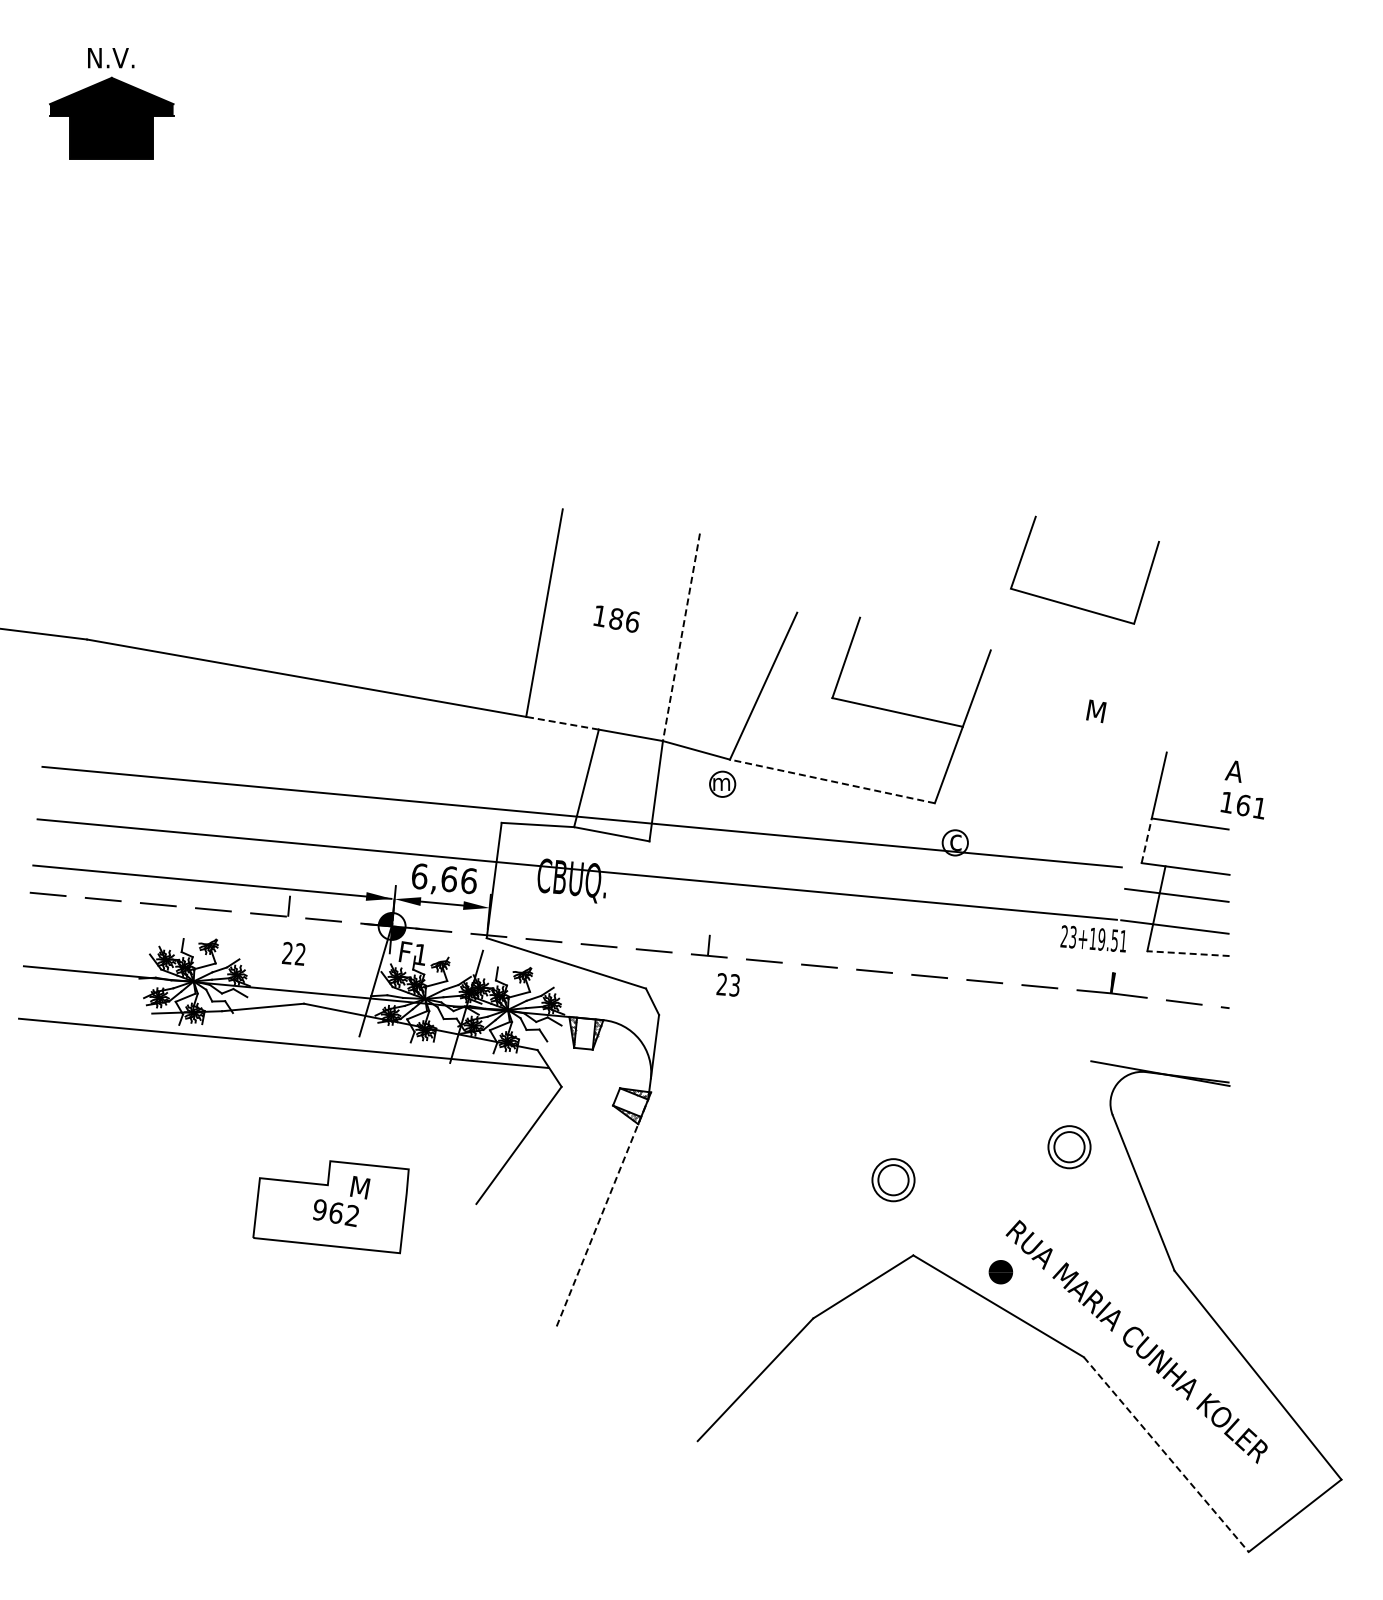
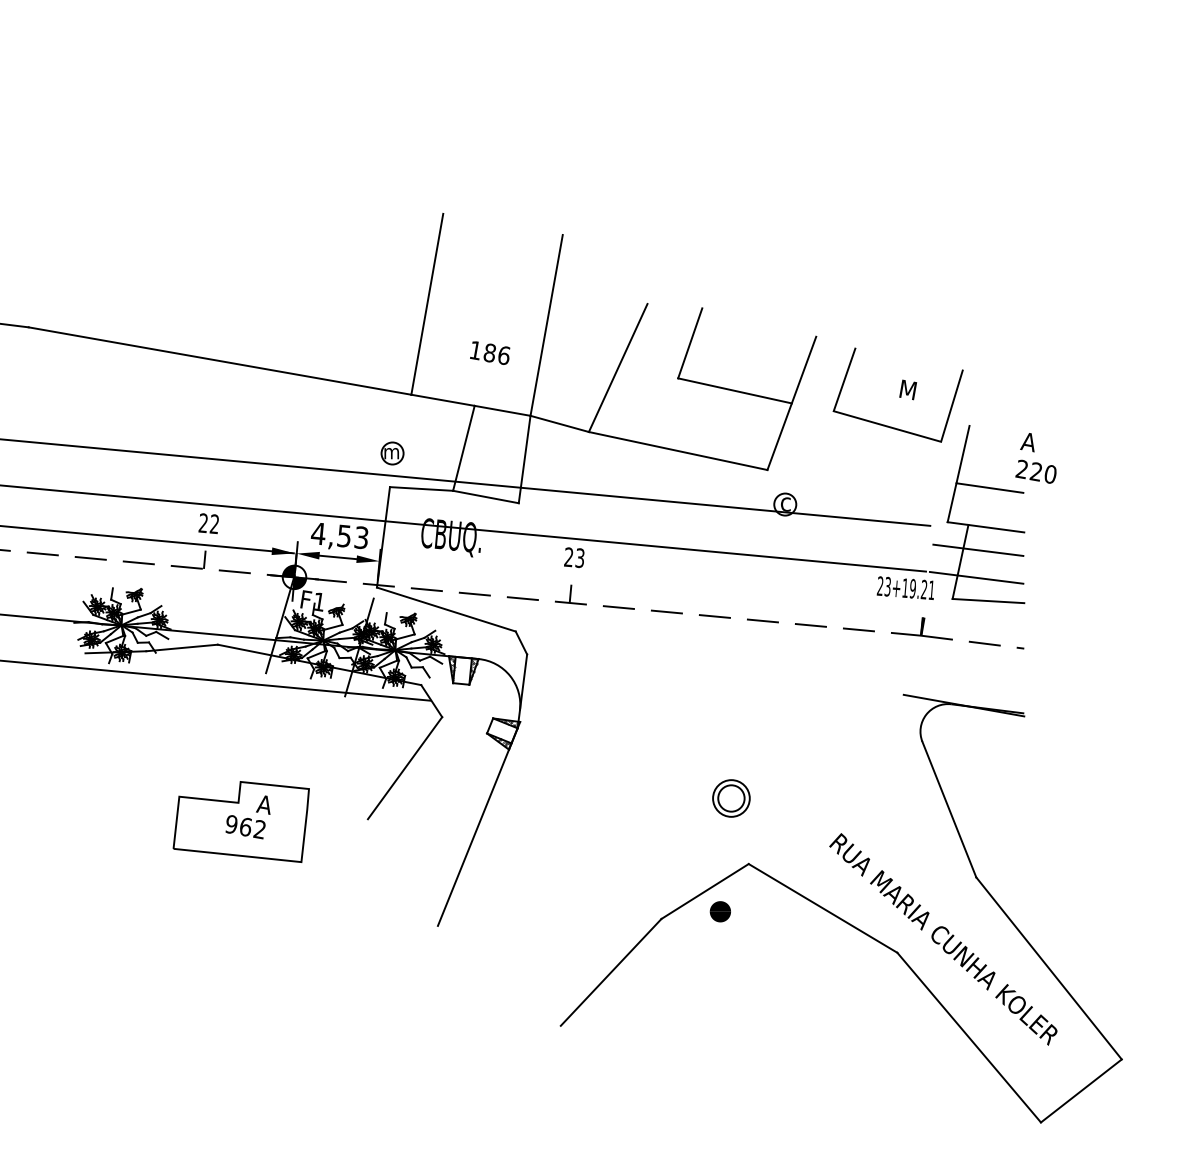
line: (1073, 605) -> (888, 425), moved
text: (616, 618) -> (490, 352), moved
line: (681, 637) -> (546, 325), dashed -> solid
line: (562, 723) -> (442, 400), dashed -> solid
line: (832, 781) -> (678, 451), dashed -> solid
part: (722, 783) -> (392, 452), moved
text: (1242, 805) -> (1035, 471), 161 -> 220
line: (1146, 840) -> (951, 502), dashed -> solid
text: (443, 878) -> (339, 535), 6,66 -> 4,53
text: (1114, 940) -> (924, 589), 23+19.51 -> 23+19.21
text: (293, 953) -> (208, 523), moved
line: (1187, 953) -> (987, 600), dashed -> solid
text: (727, 984) -> (573, 557), moved
part: (1069, 1147) -> (884, 769), removed
text: (358, 1187) -> (265, 804), M -> A
line: (602, 1212) -> (477, 826), dashed -> solid
part: (1000, 1272) -> (720, 912), moved
line: (1166, 1454) -> (969, 1037), dashed -> solid

